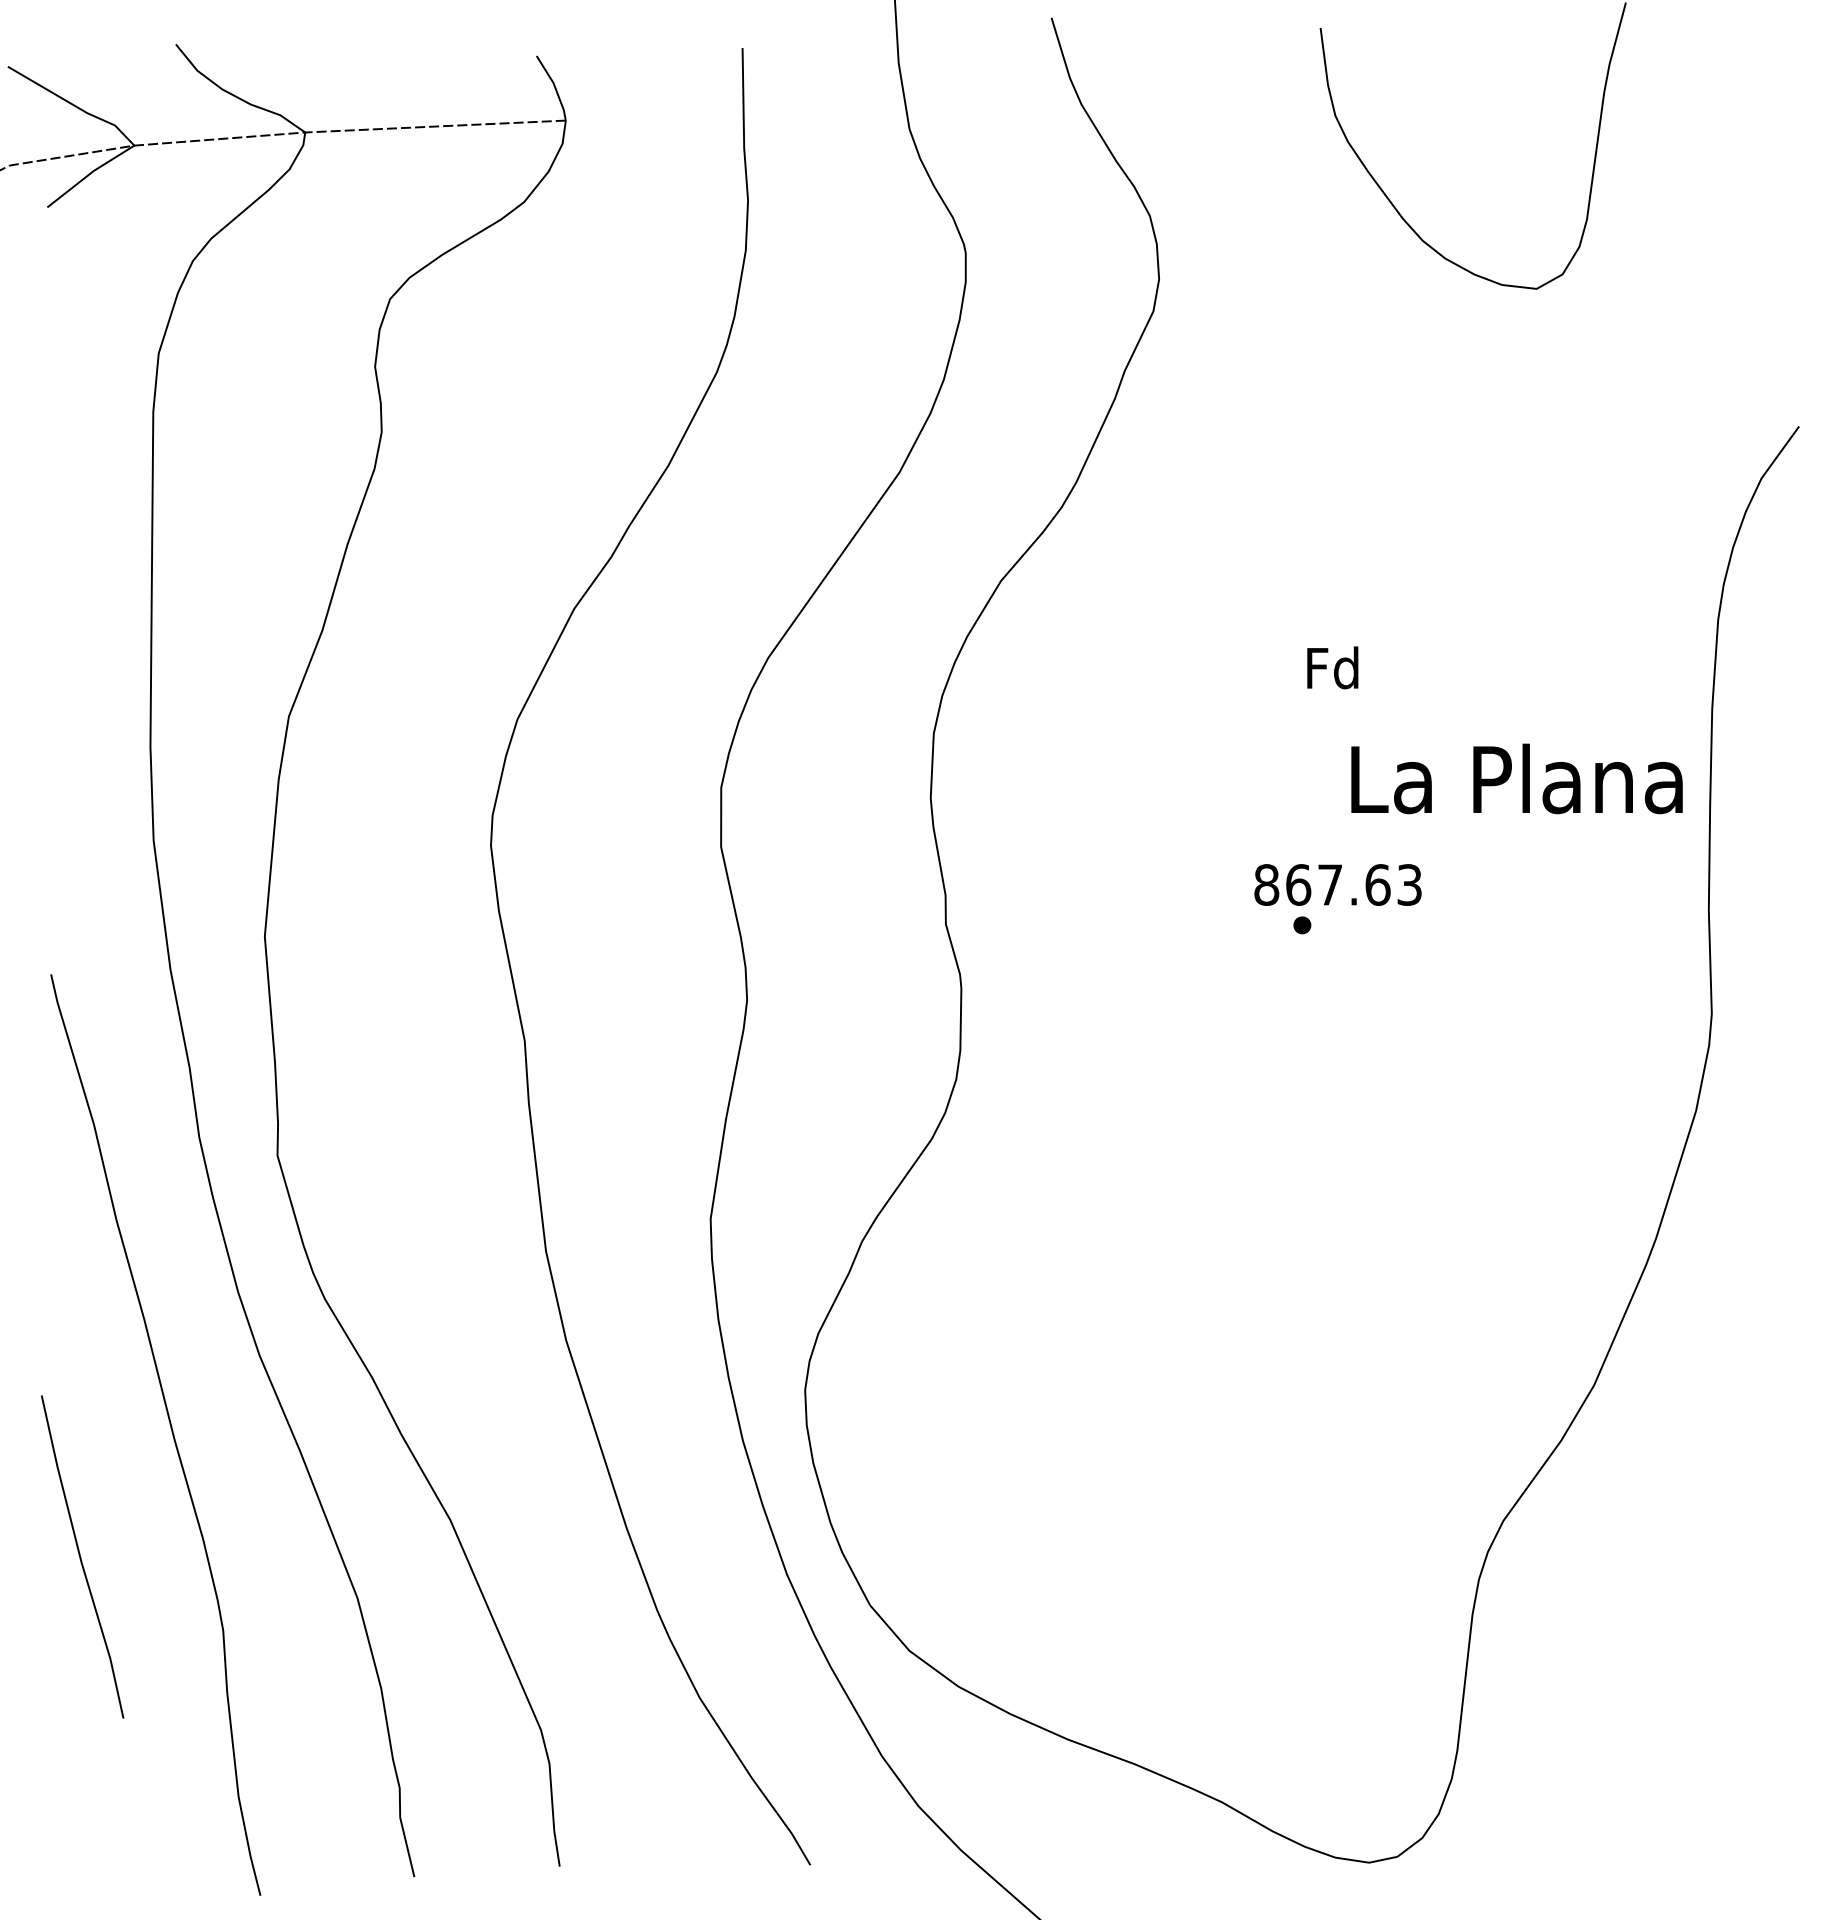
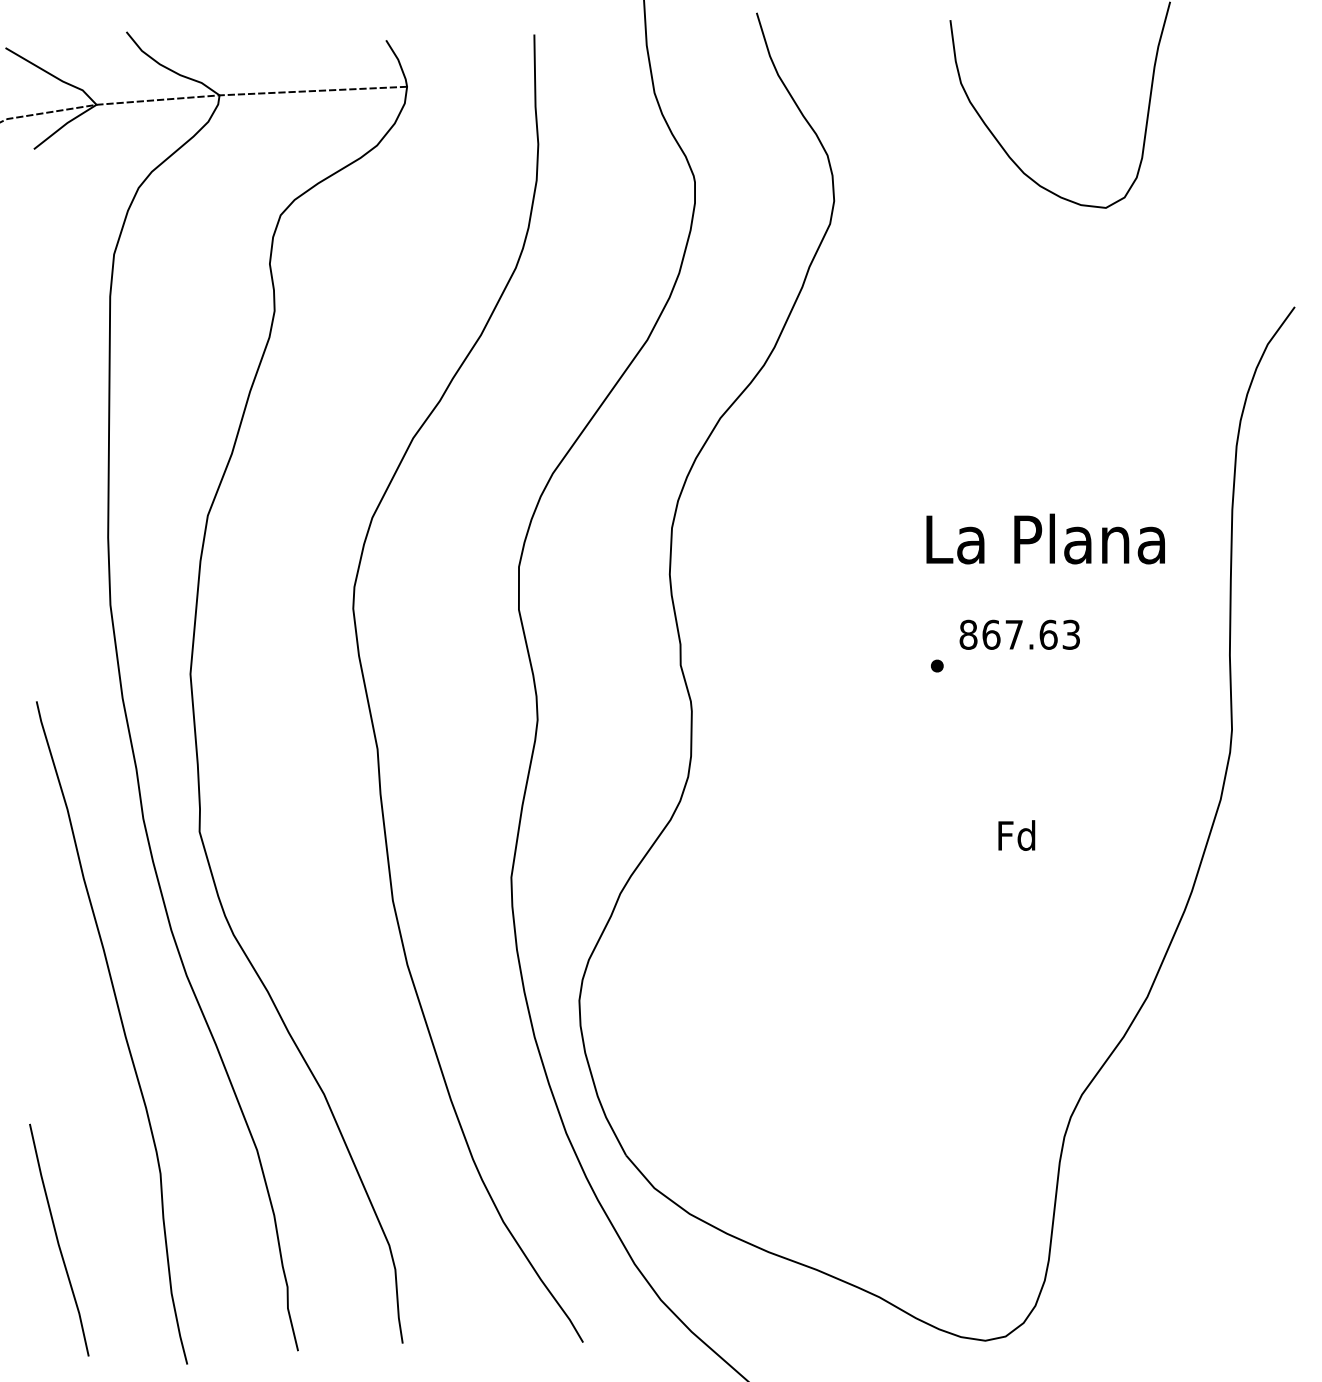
text: (1332, 667) -> (1016, 835), moved
text: (1516, 778) -> (1045, 538), moved
text: (1337, 884) -> (1019, 634), moved
line: (81, 1557) -> (58, 1240), moved

